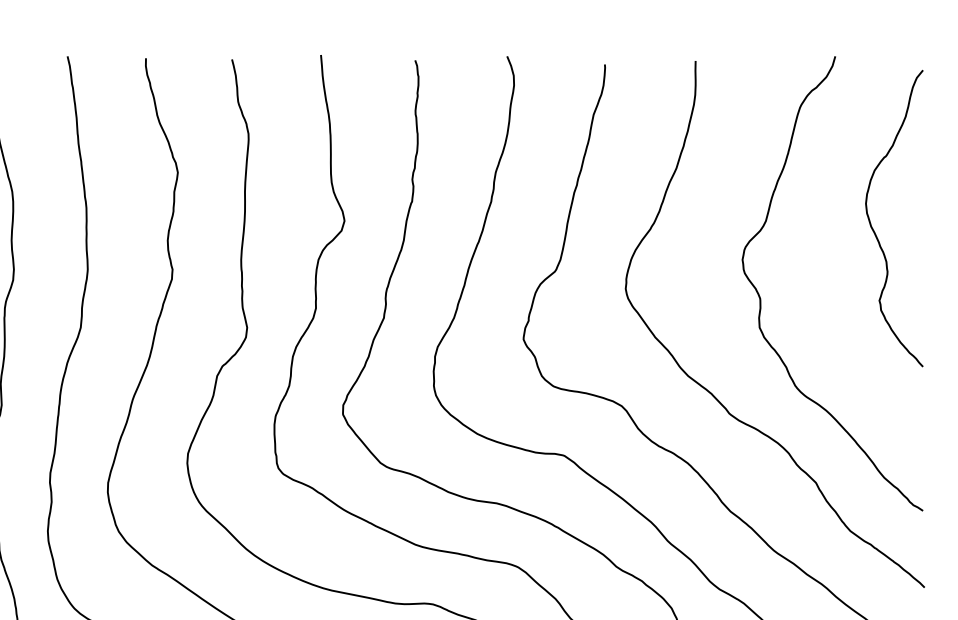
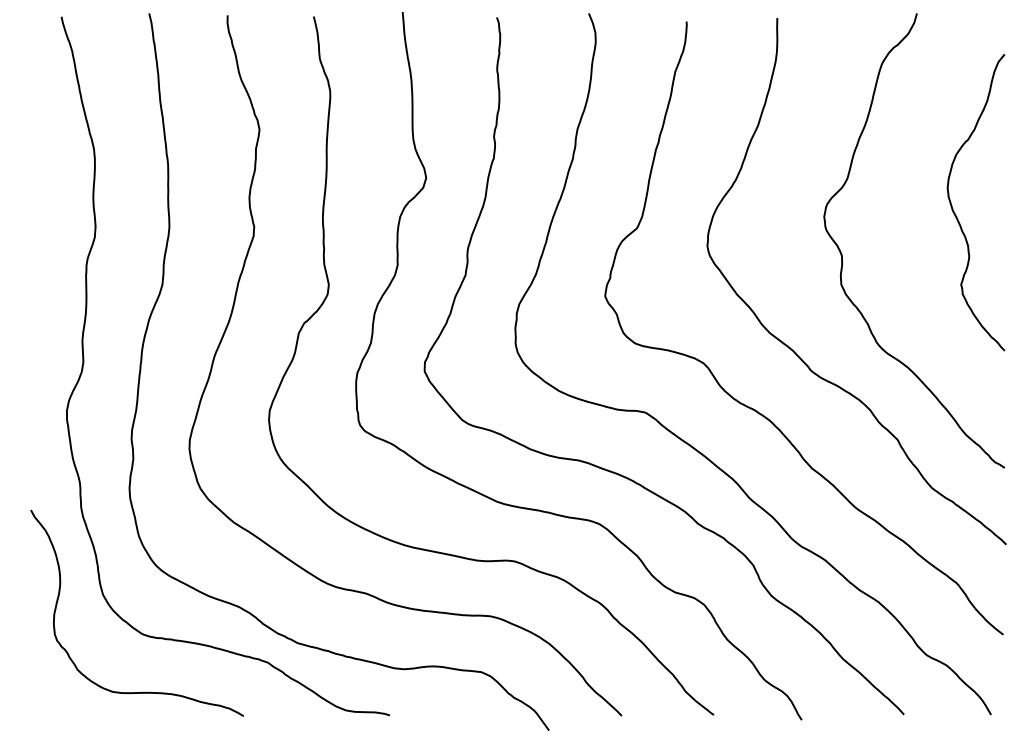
curve: (871, 224) -> (953, 208), moved

